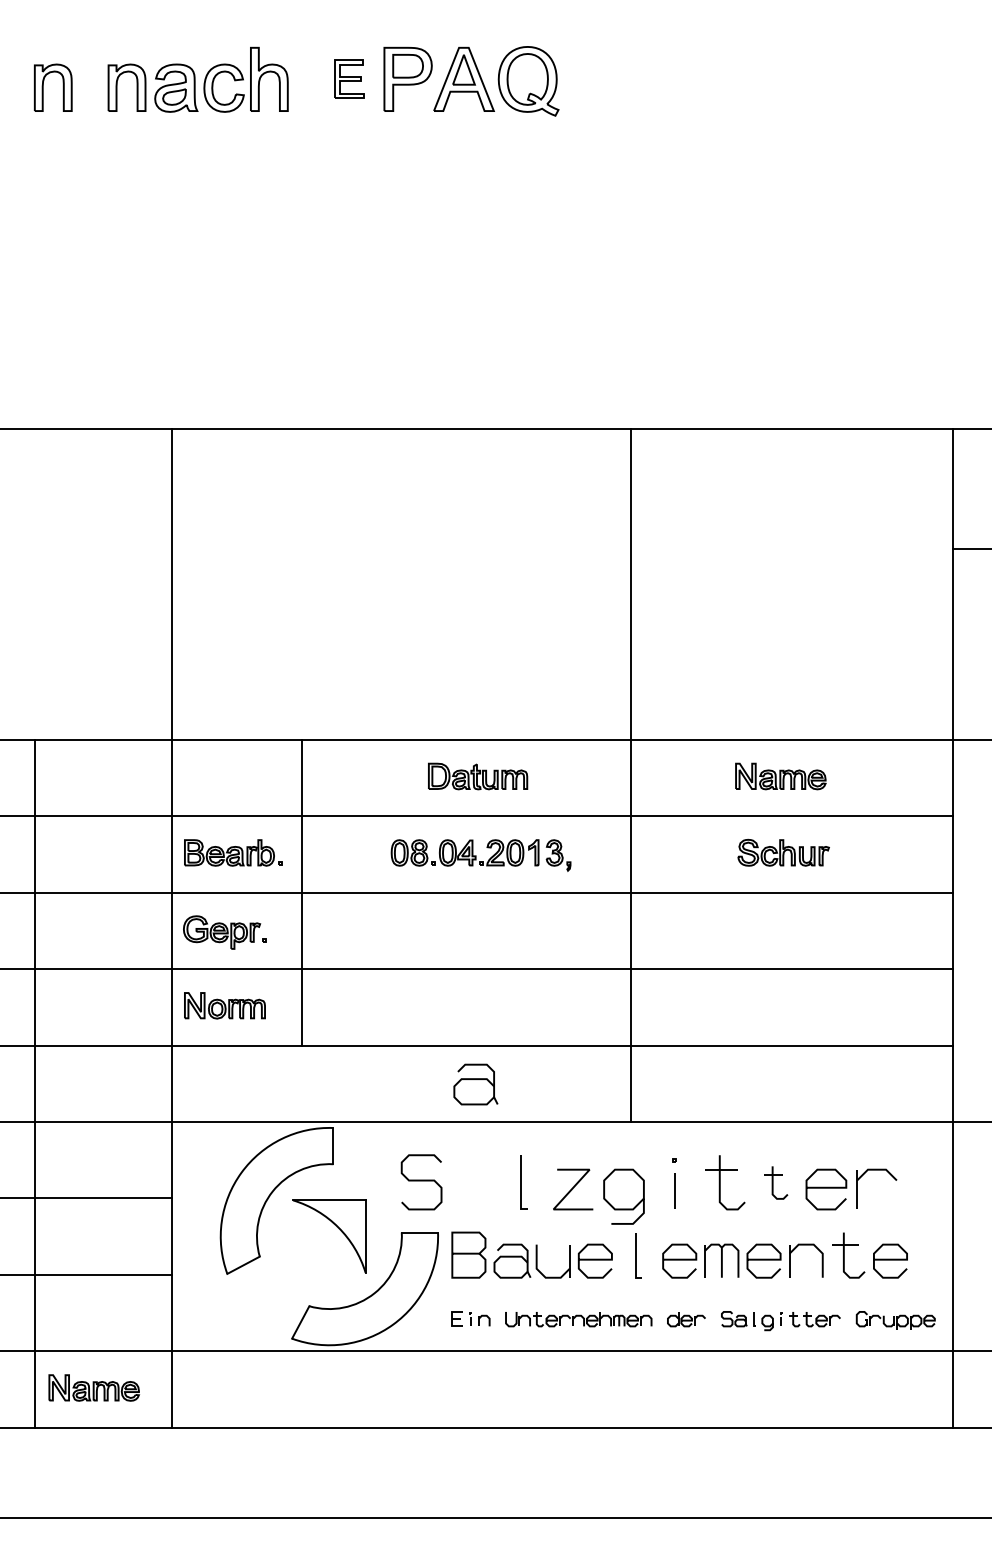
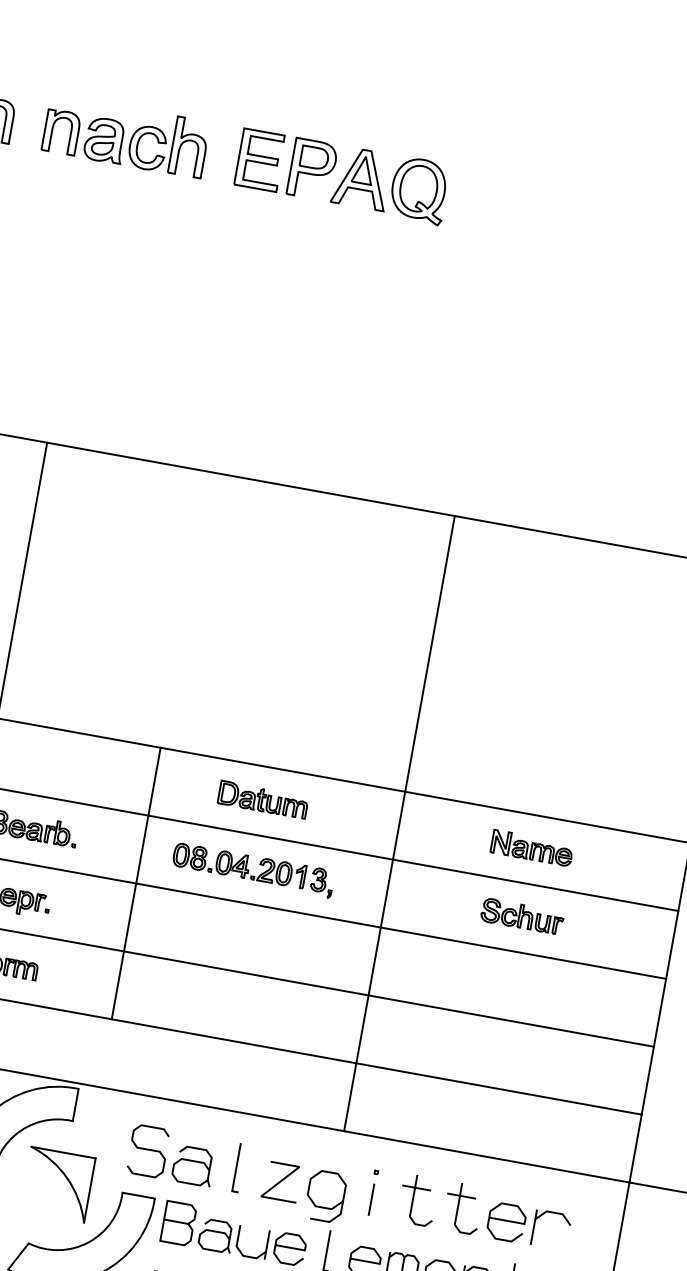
part: (349, 79) -> (260, 160), size x1.67
line: (301, 892) -> (135, 883), moved
part: (475, 1084) -> (193, 1165), moved
part: (775, 1182) -> (462, 1208), size x1.67

